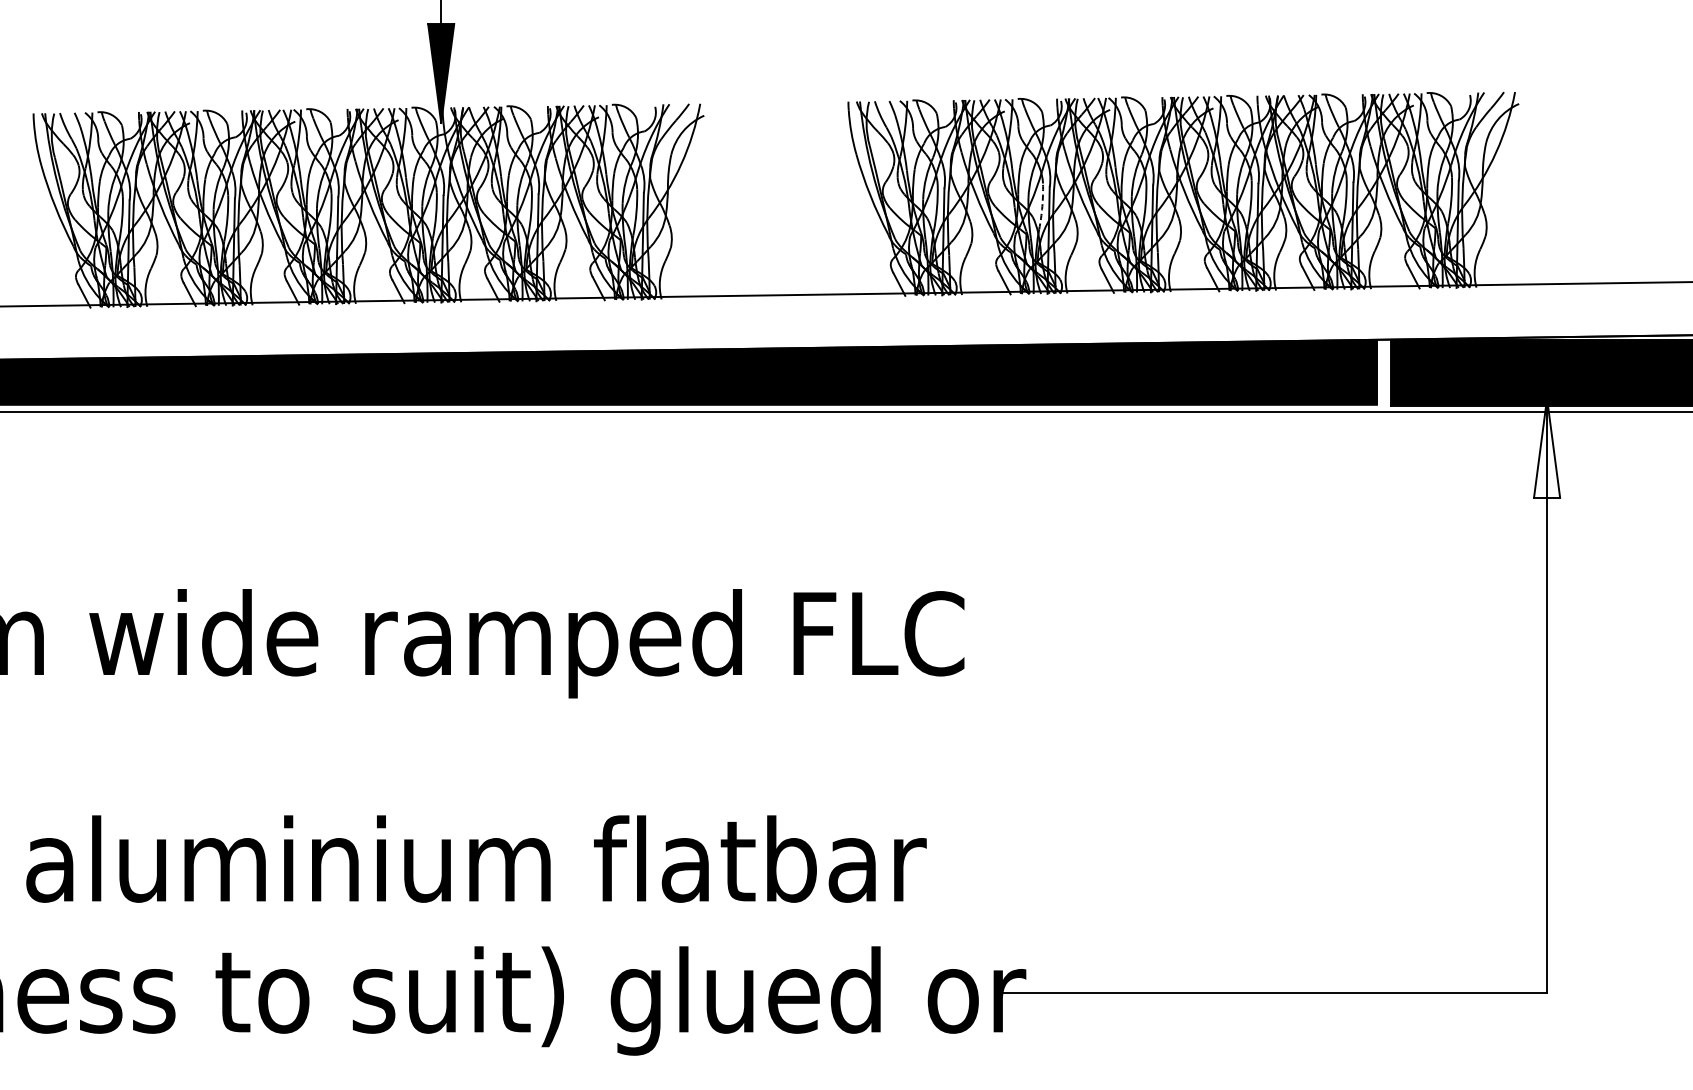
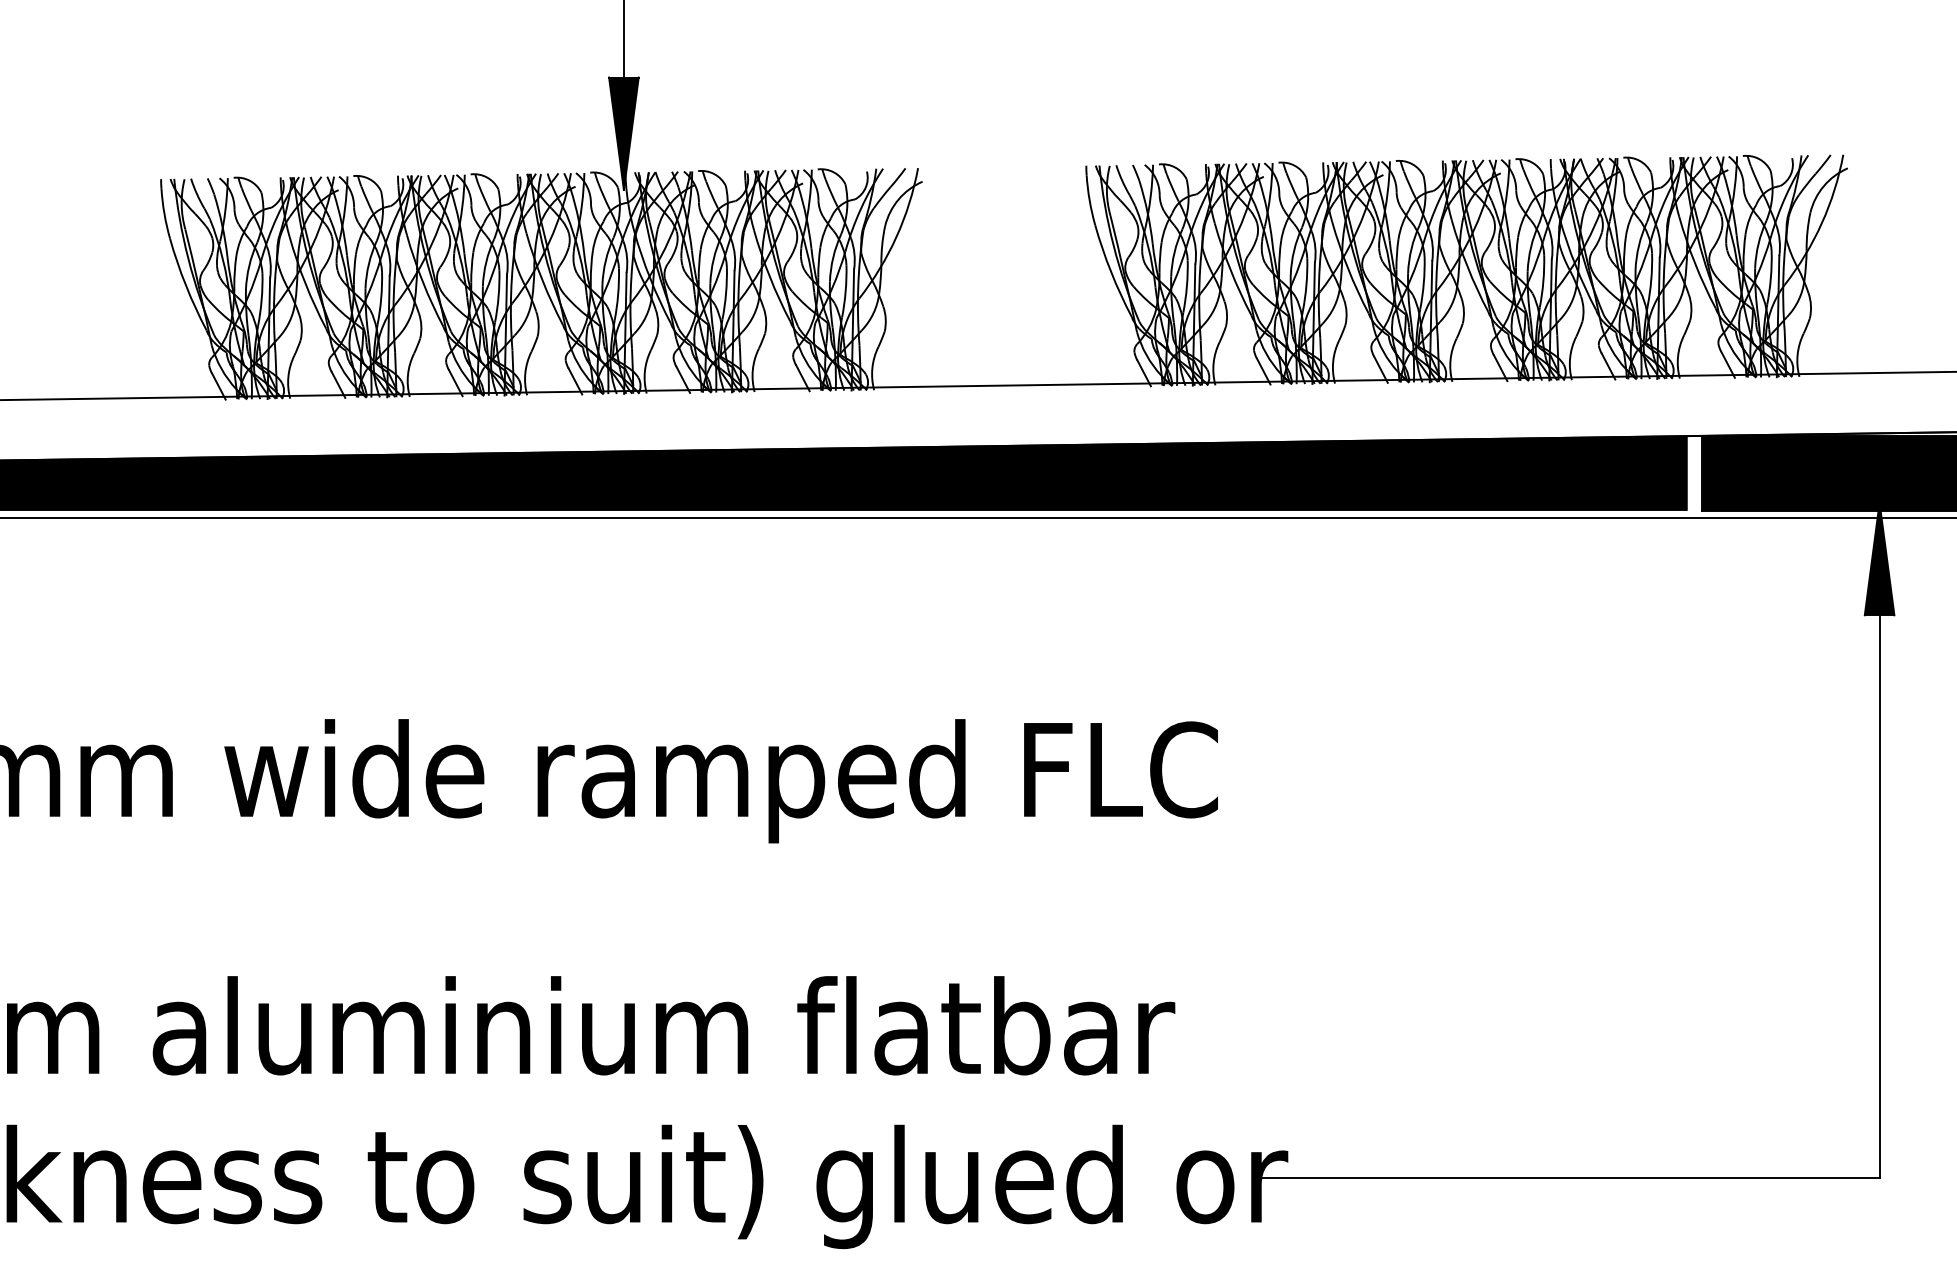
arc: (1042, 206) -> (1306, 284), dashed -> solid
fill: (1546, 447) -> (1879, 558), added

